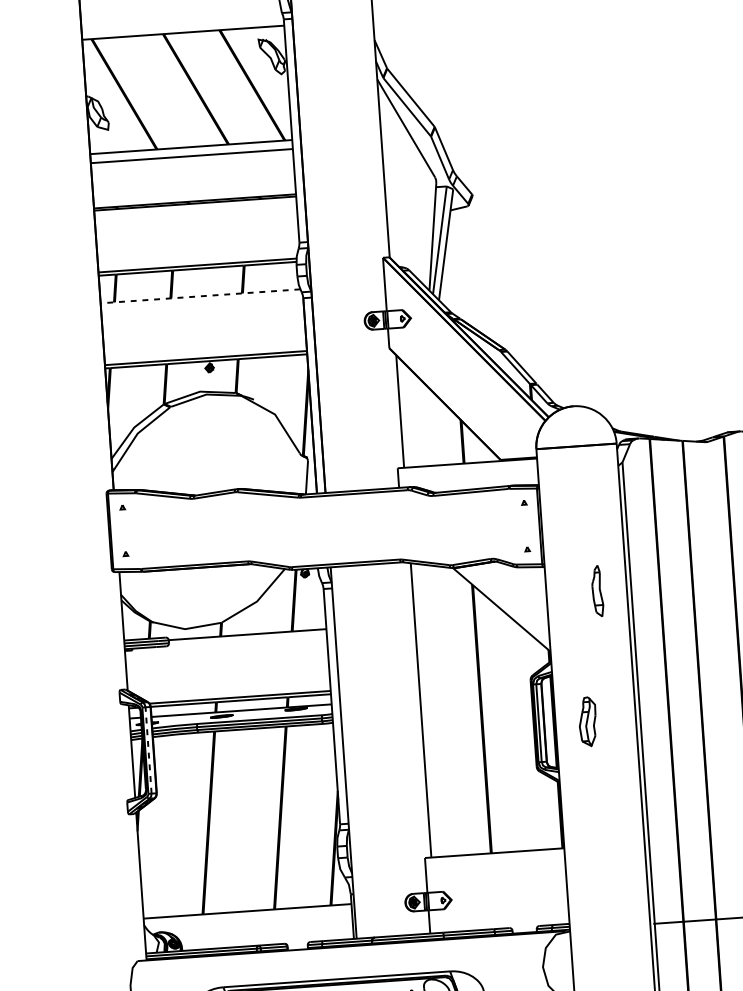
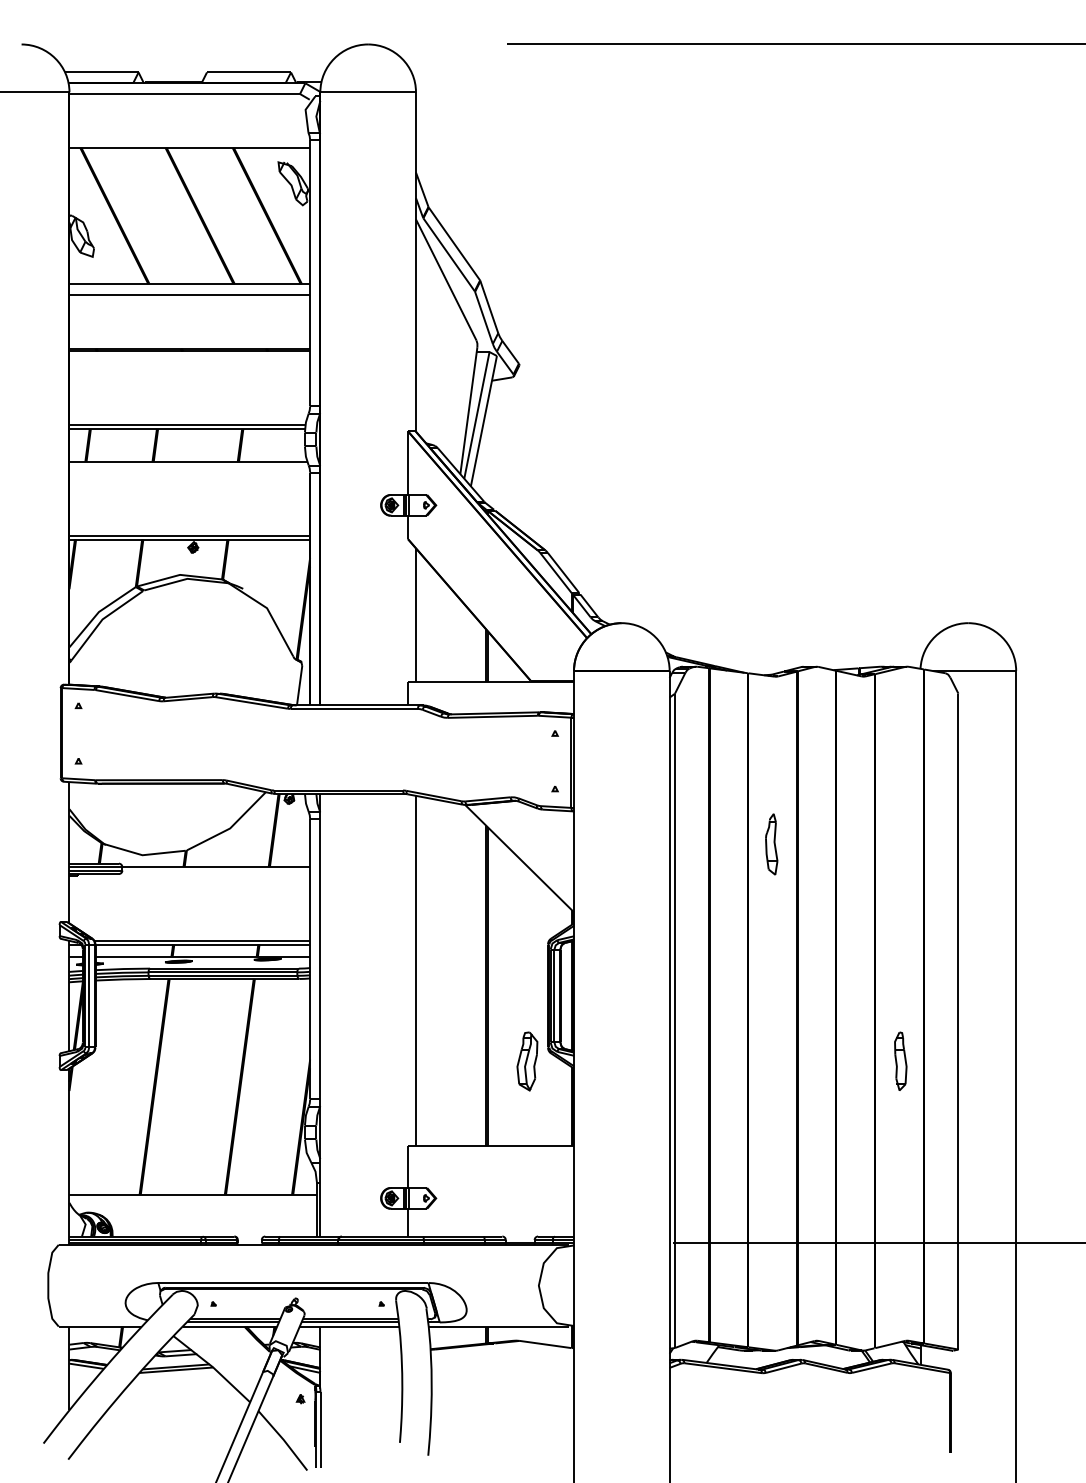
line: (200, 295) -> (188, 461), dashed -> solid
part: (597, 591) -> (771, 844), moved
part: (587, 721) -> (527, 1061), moved
line: (148, 750) -> (89, 995), dashed -> solid

